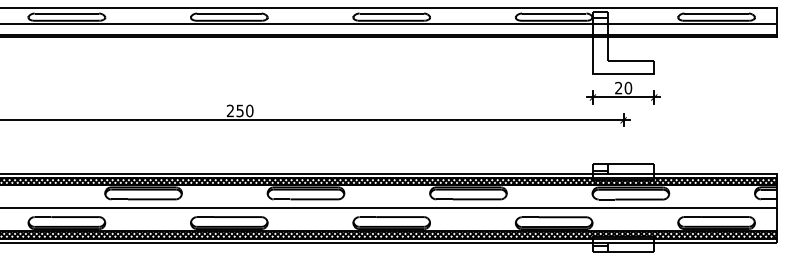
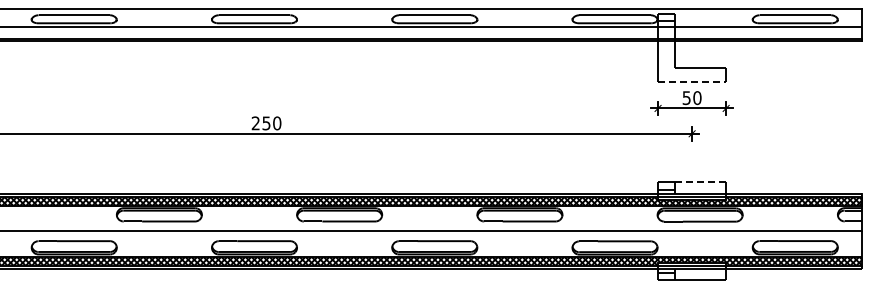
line: (623, 73) -> (692, 81), solid -> dashed
text: (618, 88) -> (686, 98), 20 -> 50
line: (631, 164) -> (700, 182), solid -> dashed

